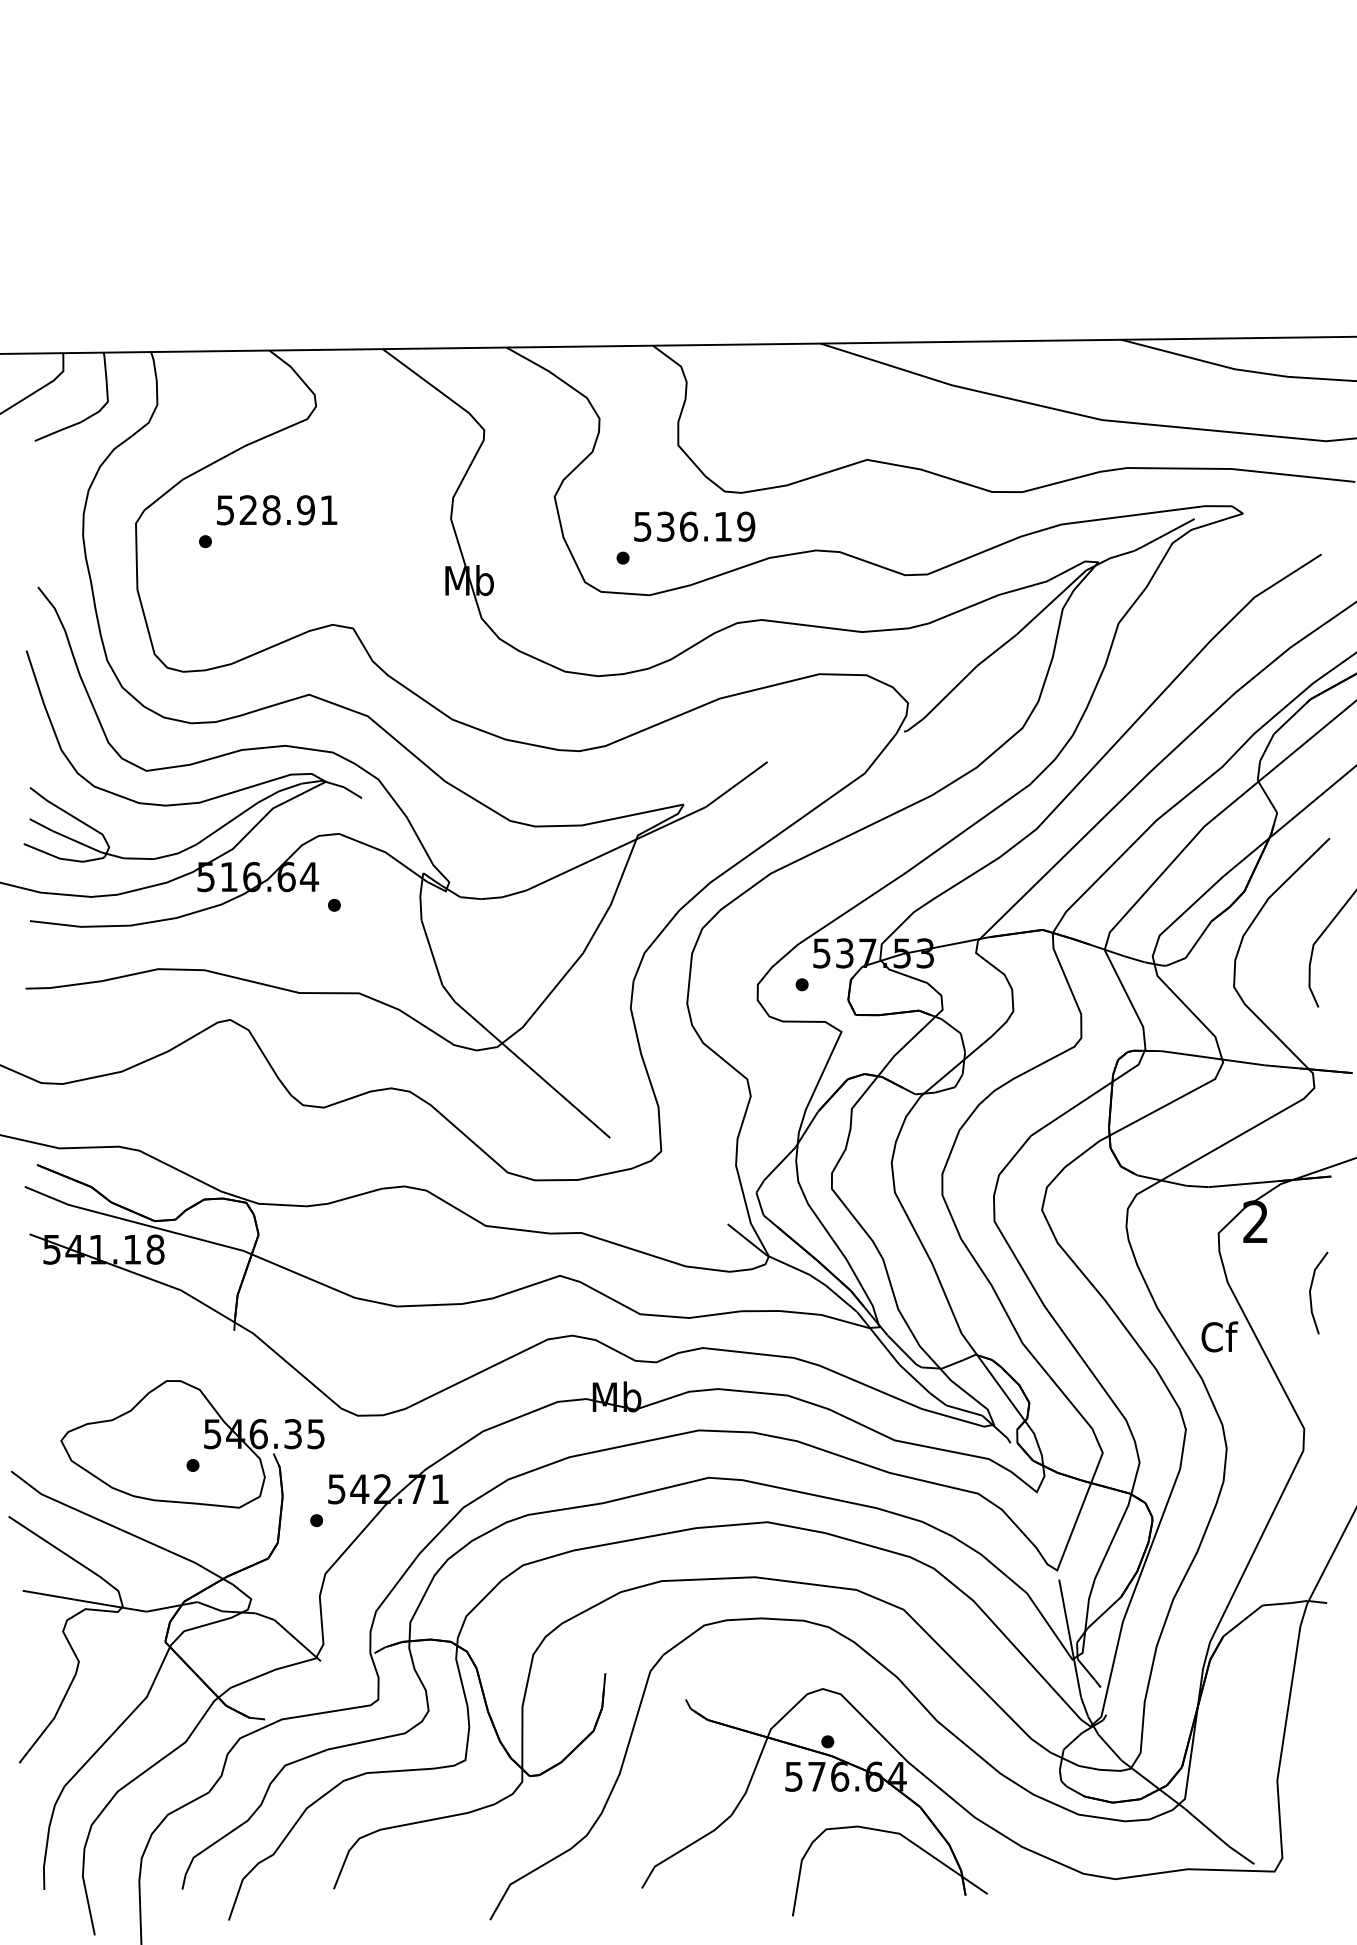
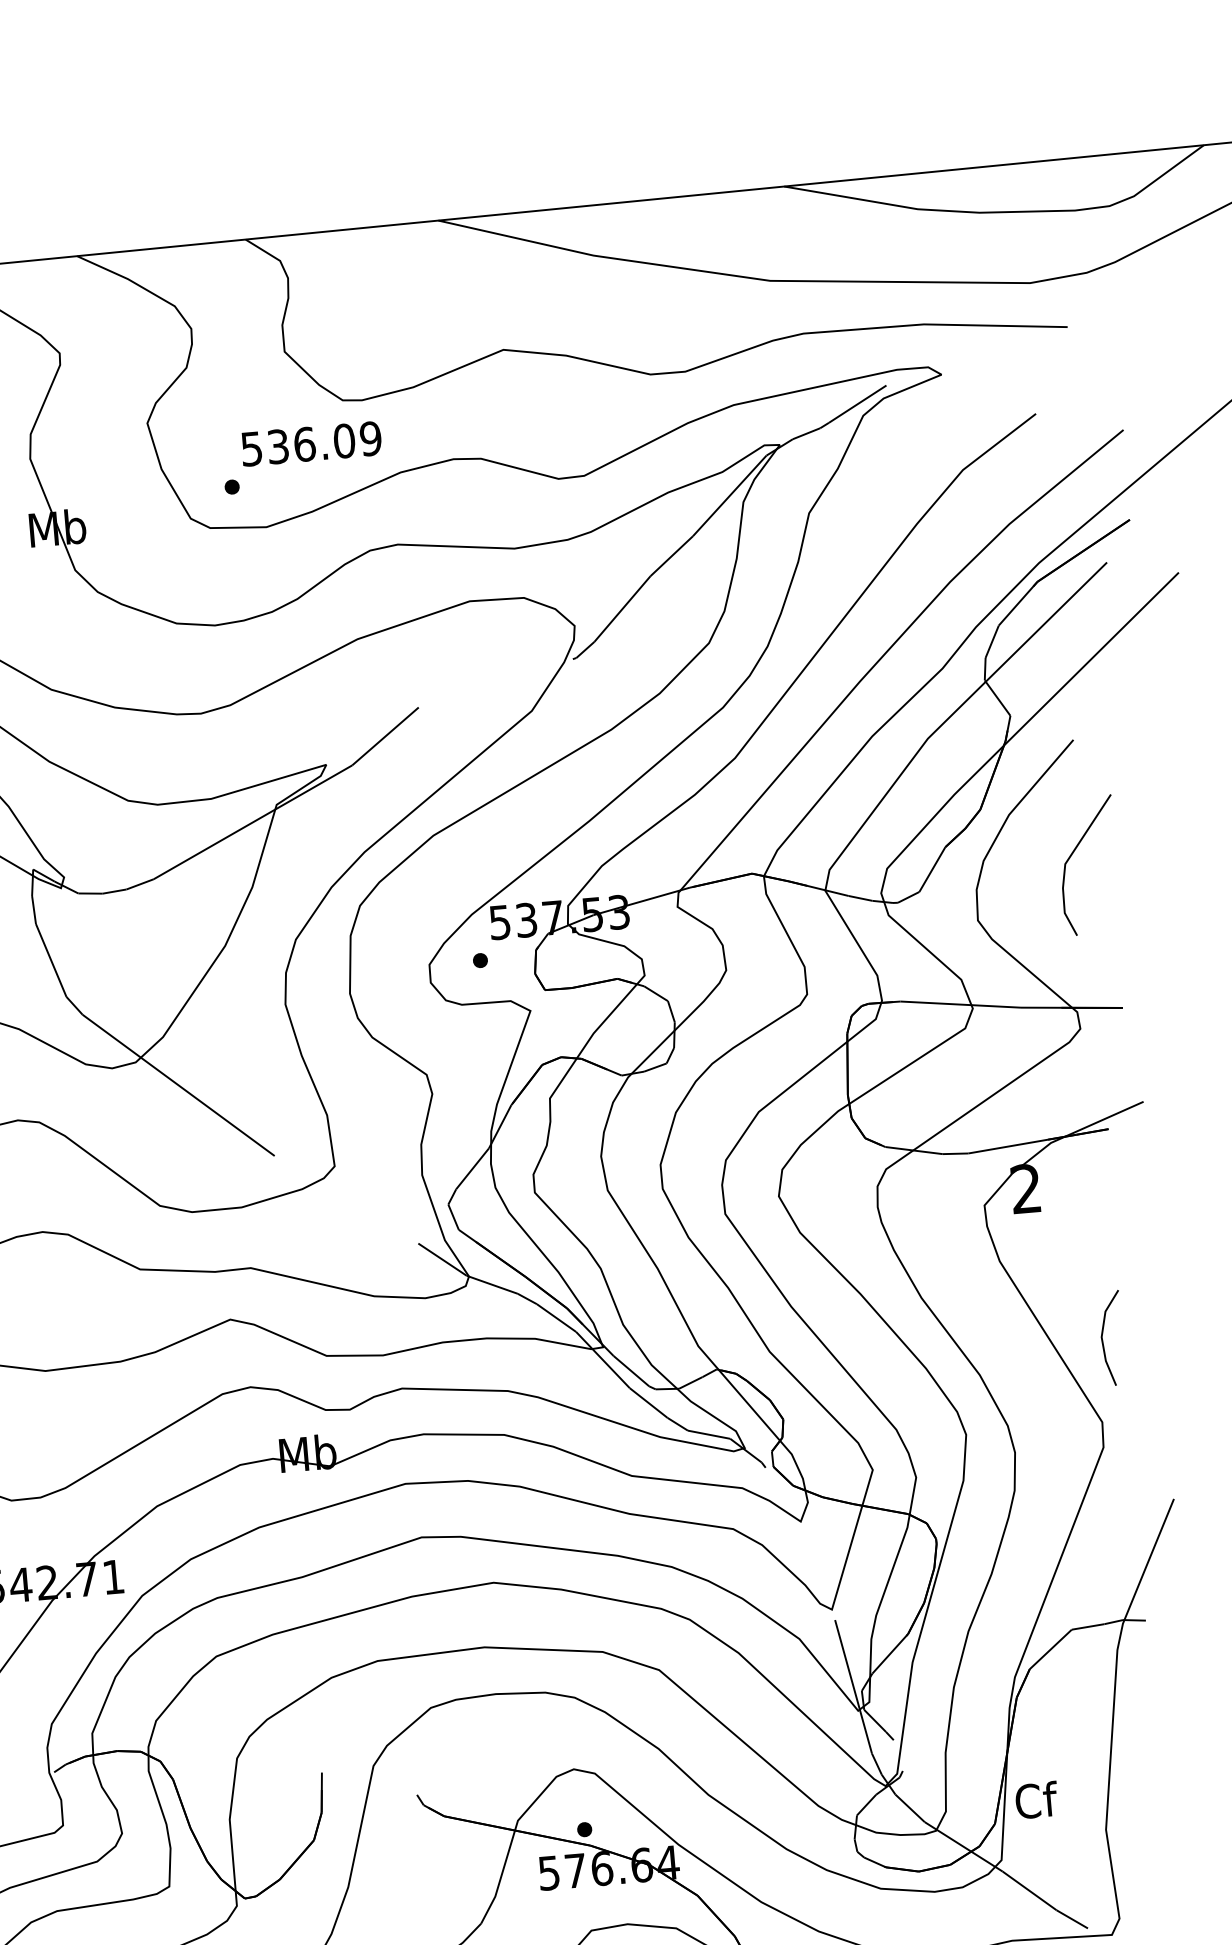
text: (723, 526) -> (344, 440), 536.19 -> 536.09
line: (1311, 1290) -> (1103, 1335), moved
text: (1219, 1336) -> (1036, 1799), moved

